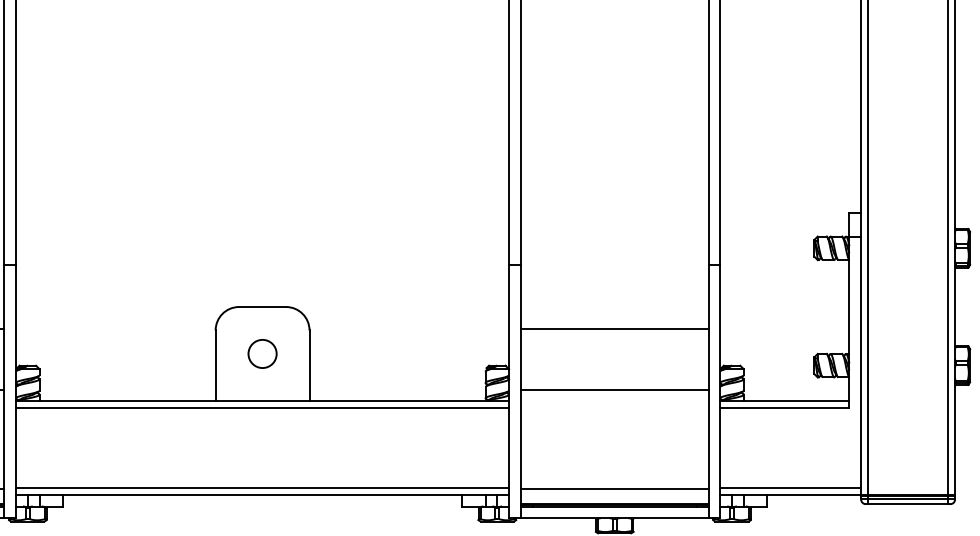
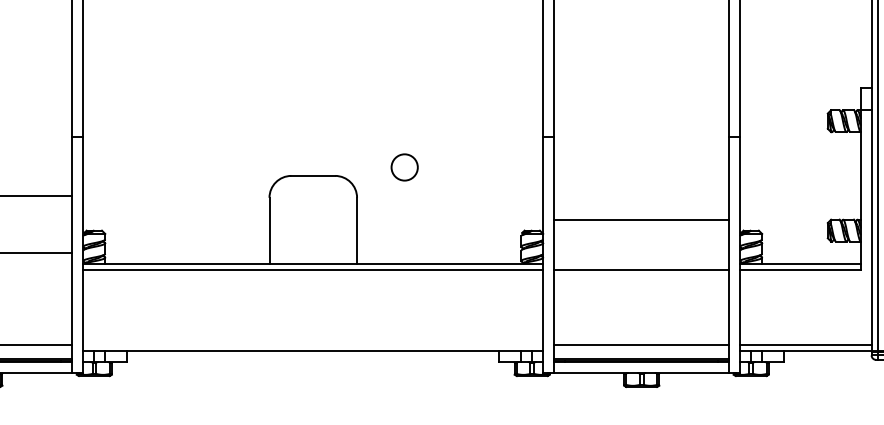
line: (614, 328) -> (641, 219), moved
circle: (262, 353) -> (404, 167), moved
line: (614, 390) -> (641, 270), moved
line: (262, 487) -> (313, 344), removed

